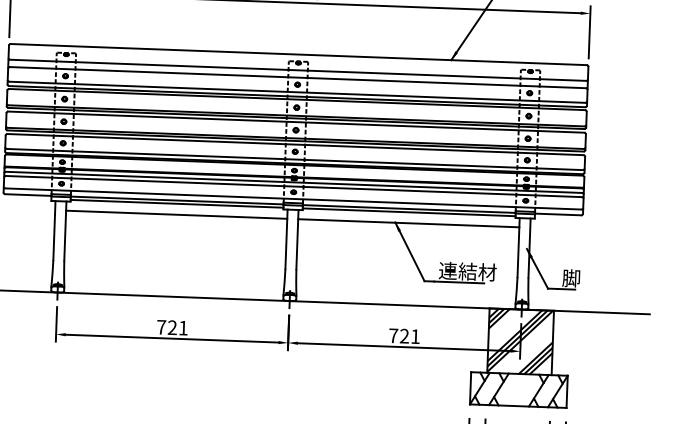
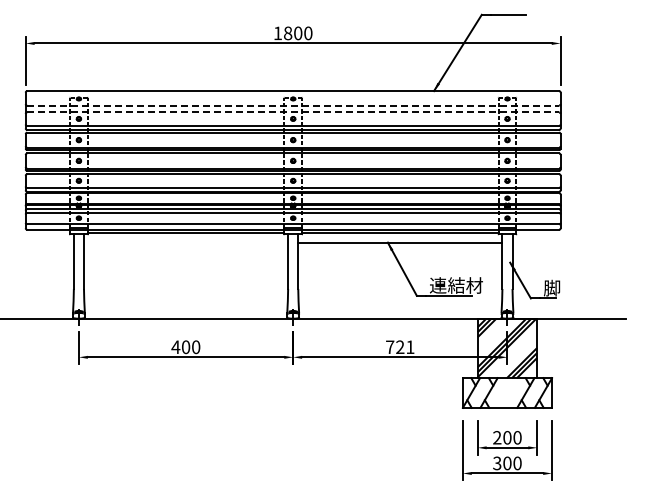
line: (298, 70) -> (293, 105), solid -> dashed
line: (298, 77) -> (293, 112), solid -> dashed
line: (176, 214) -> (185, 242), removed
text: (171, 328) -> (185, 347), 721 -> 400

